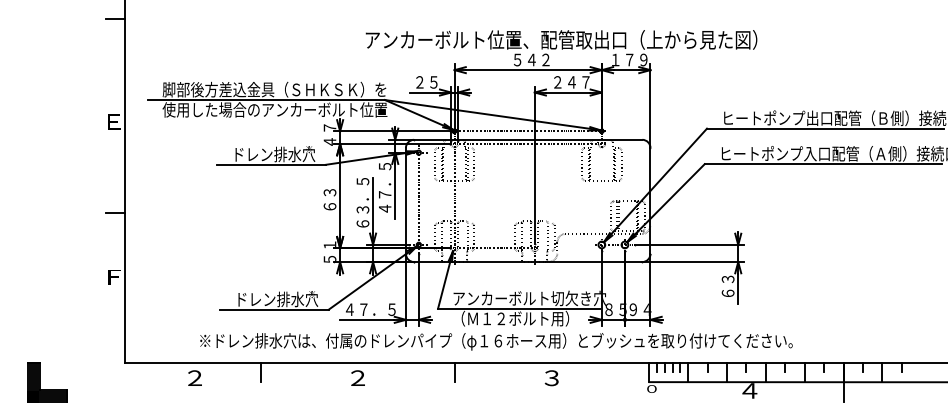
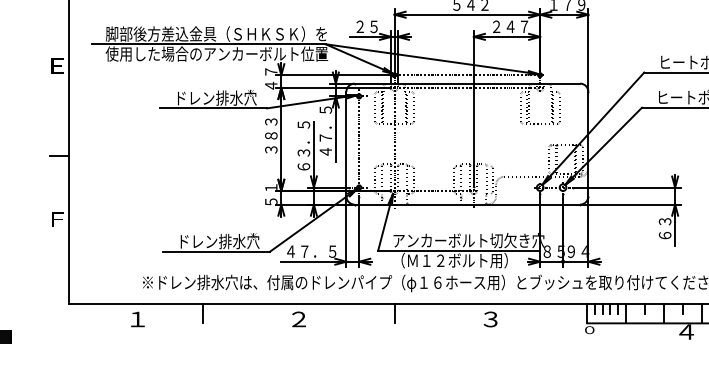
text: (329, 192) -> (270, 135), ６３ -> ３８３
text: (195, 377) -> (138, 318), ２ -> １

